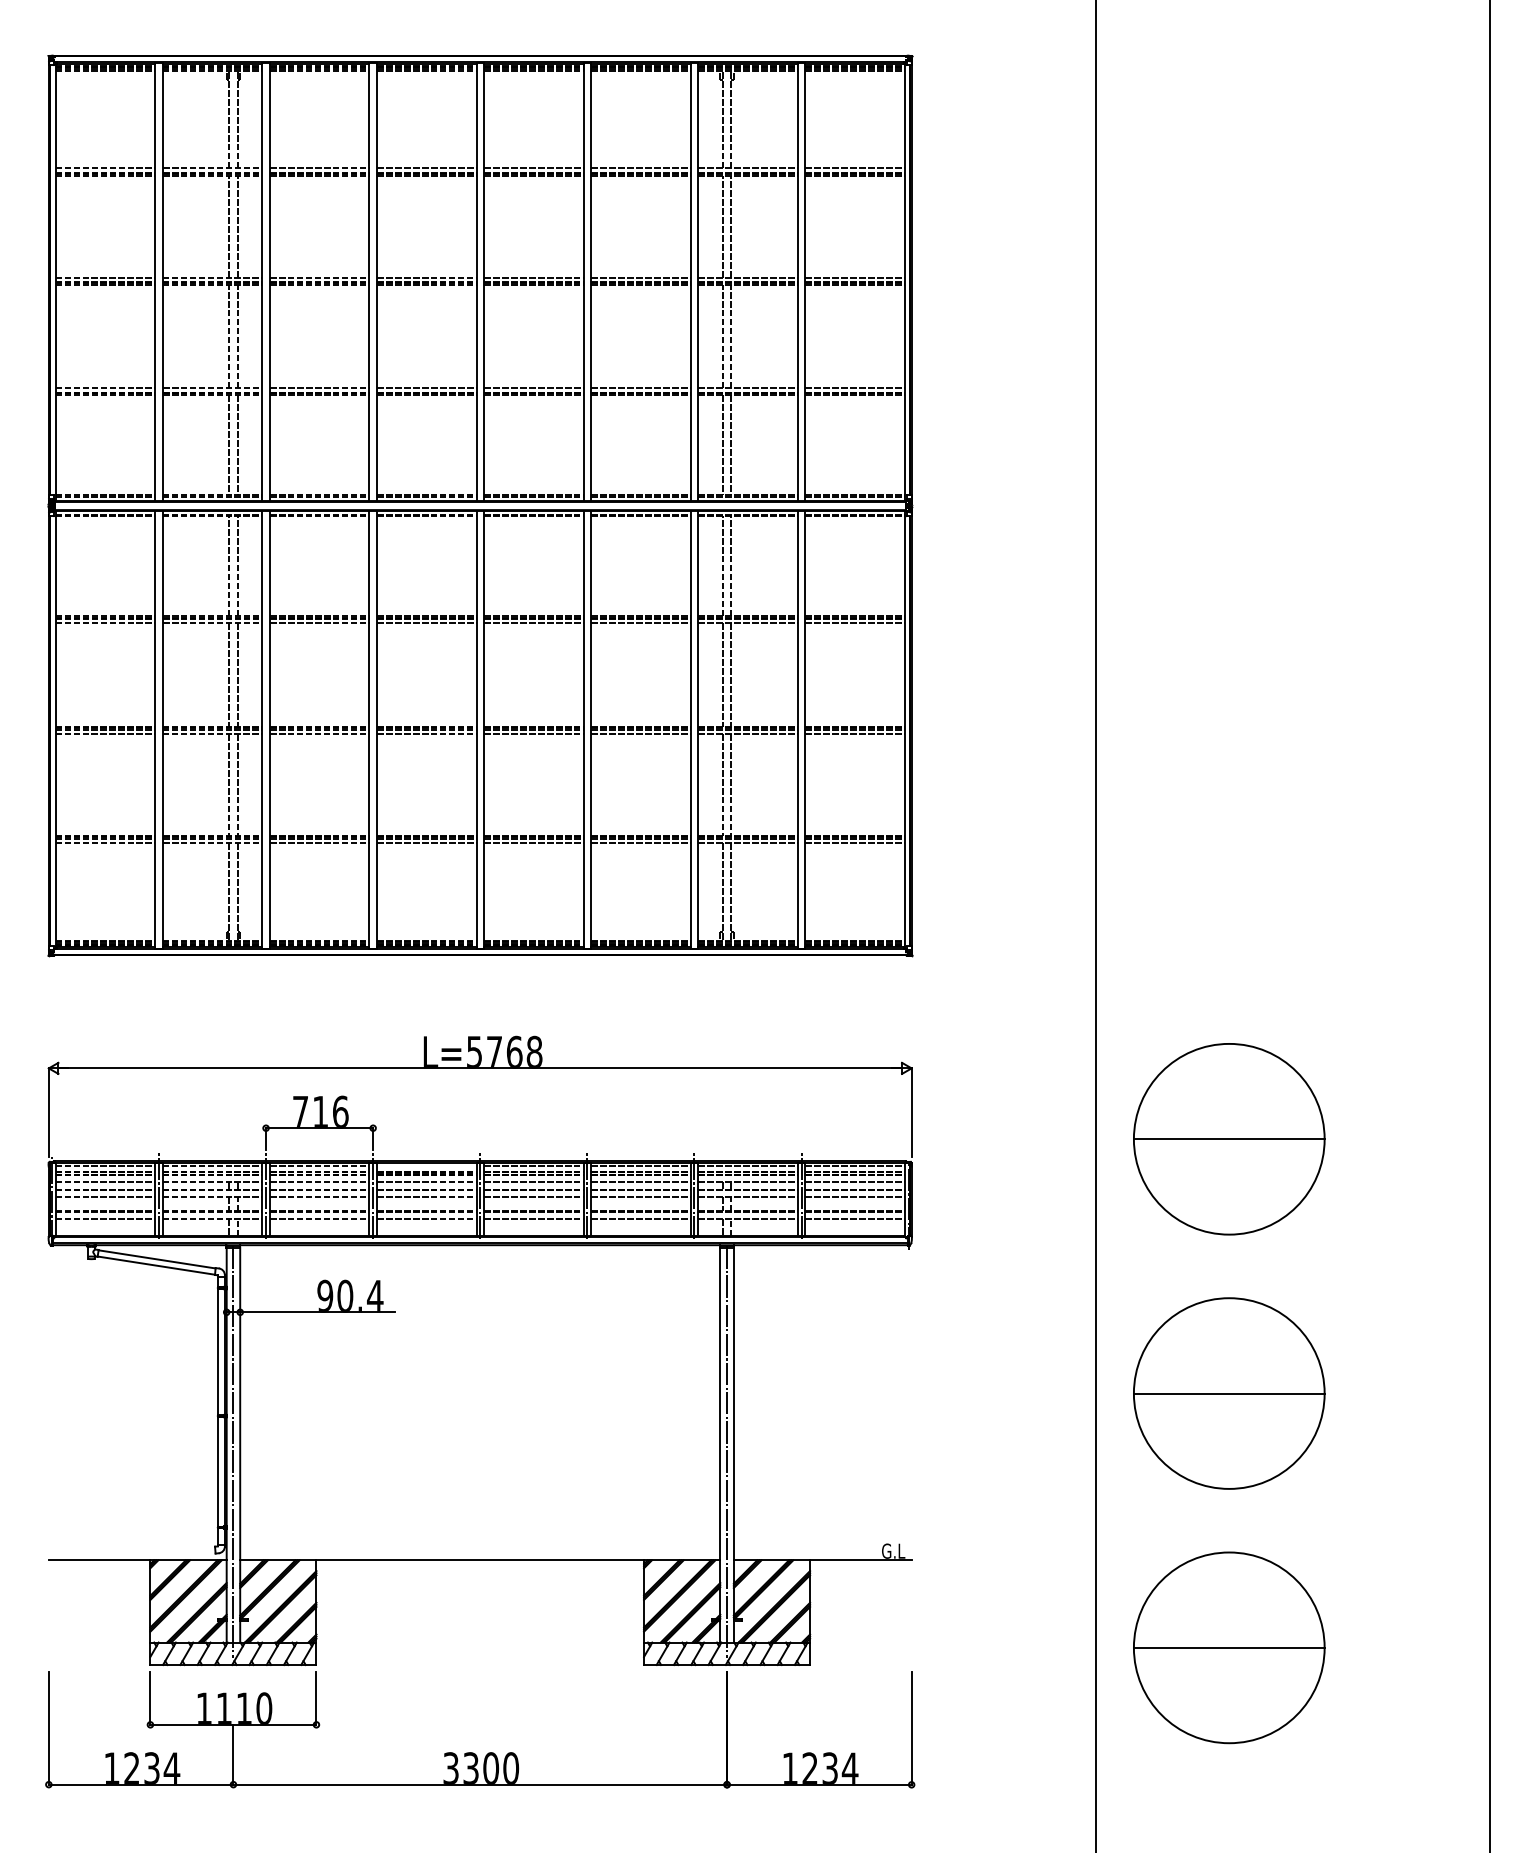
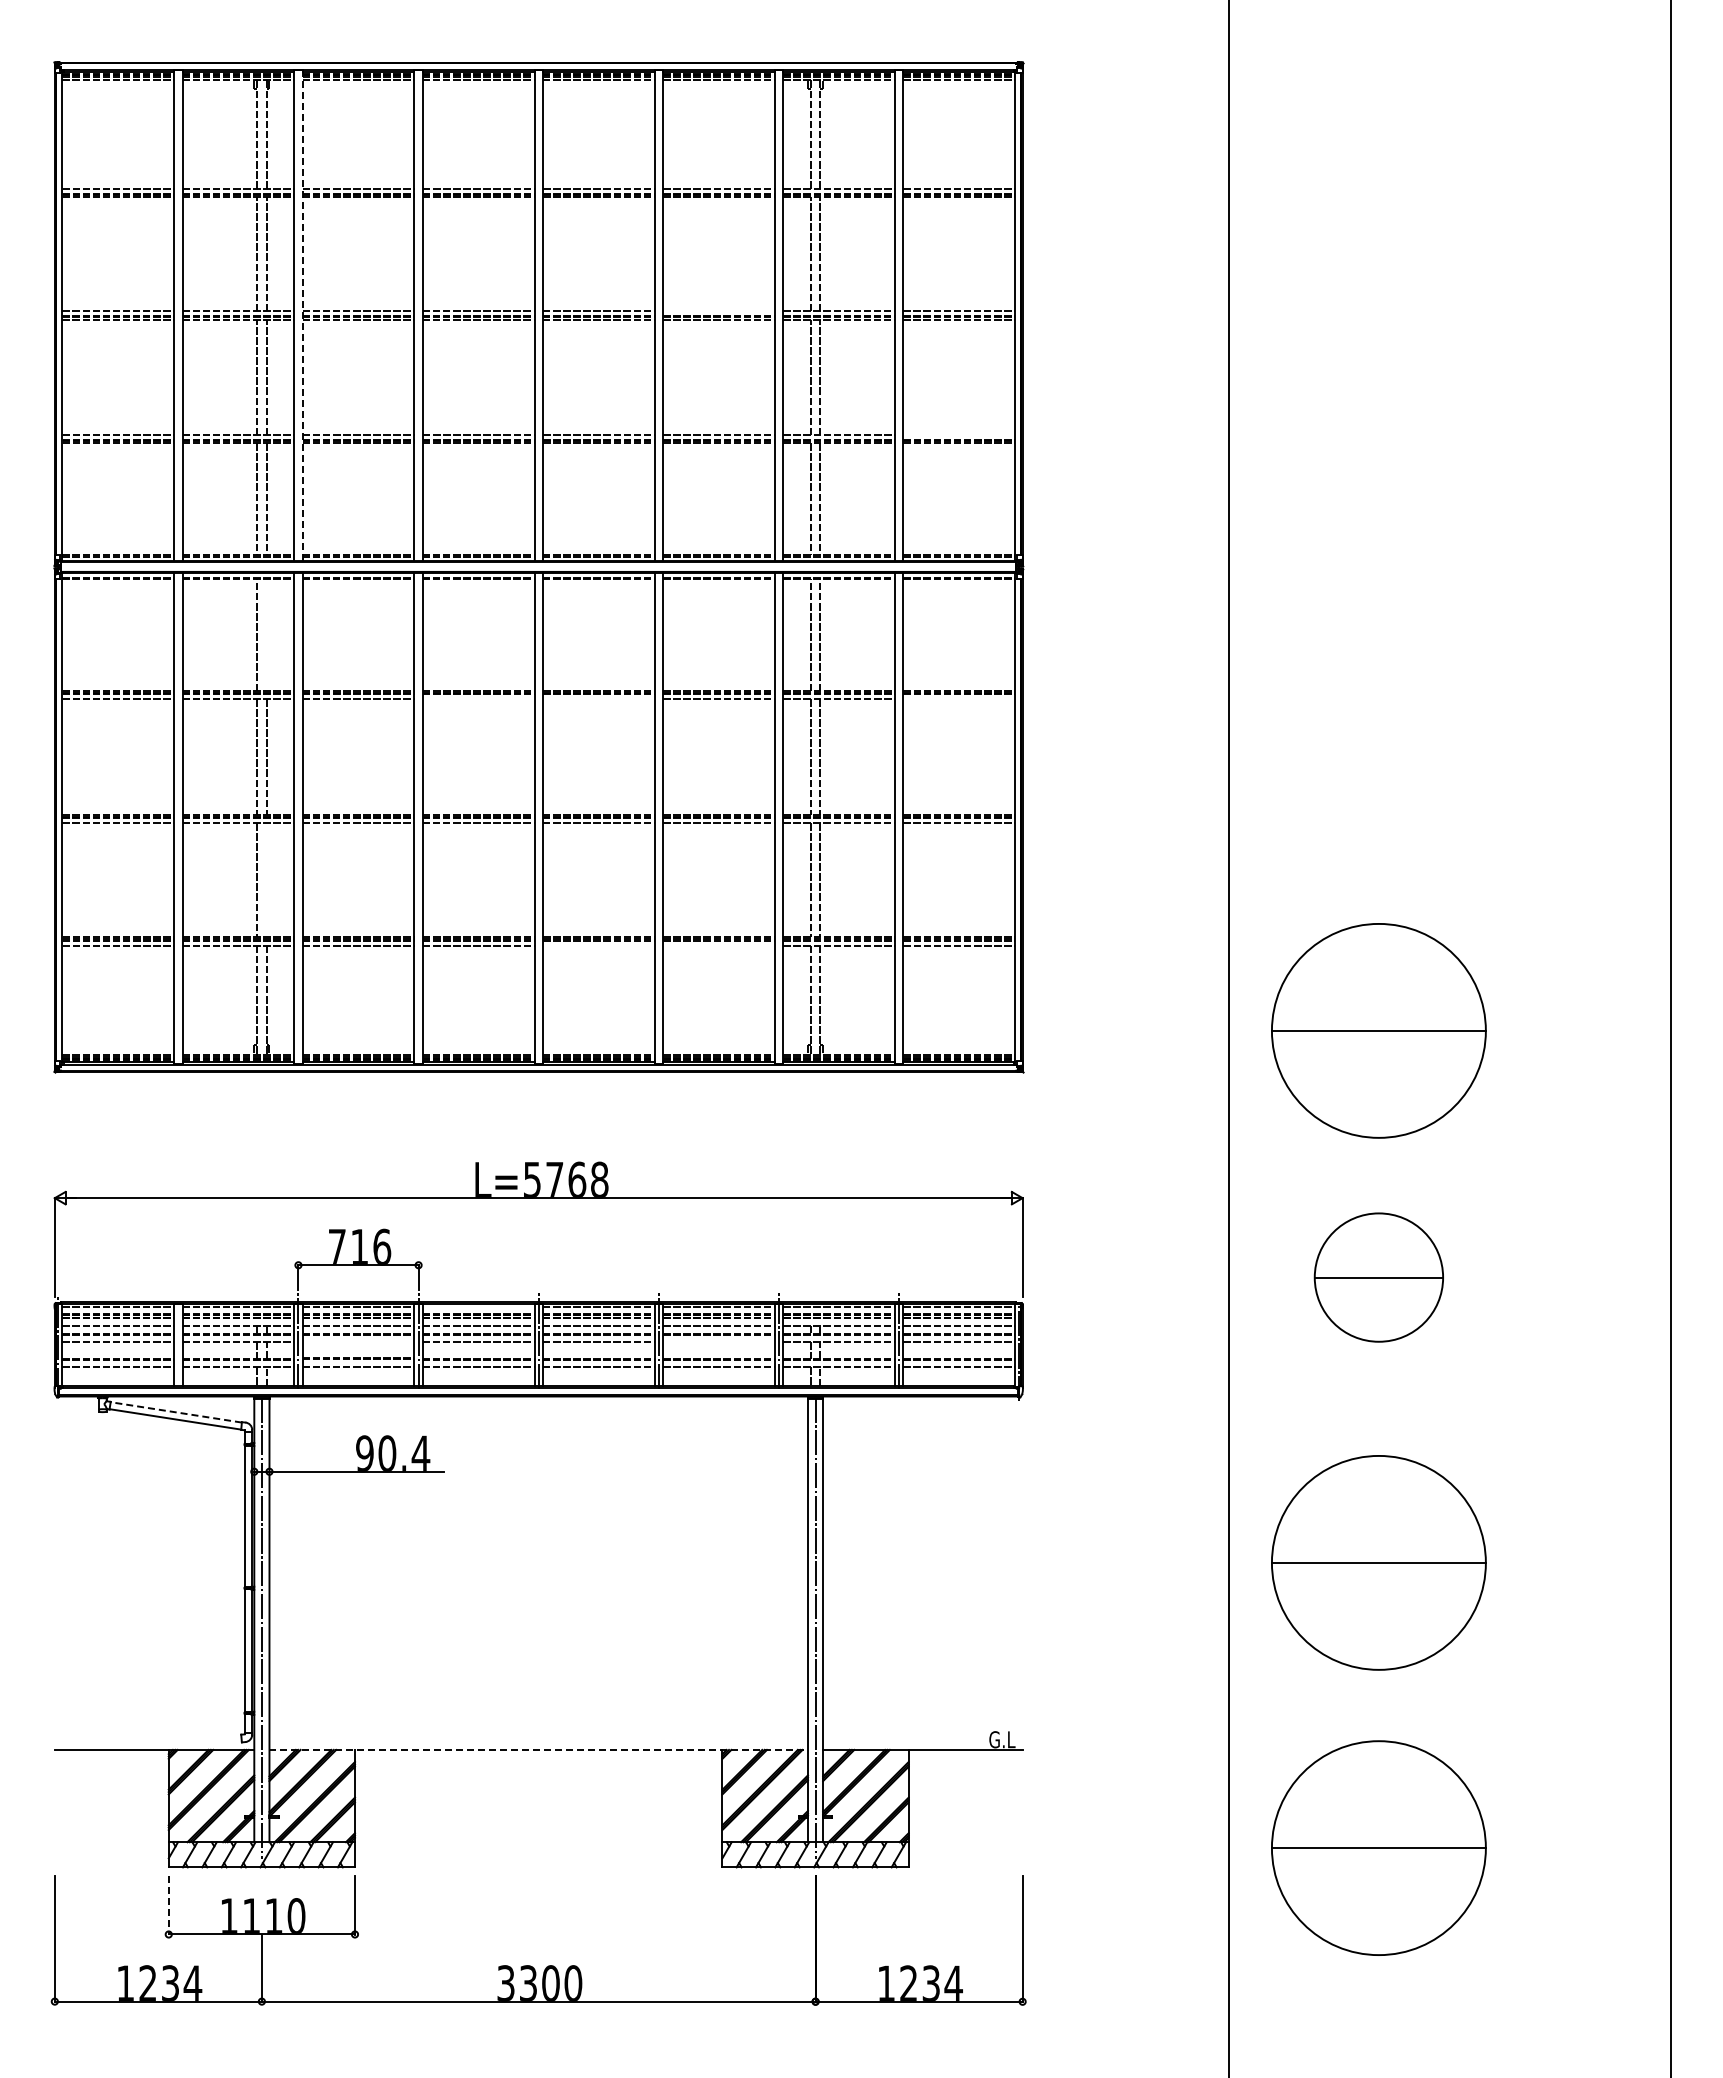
line: (640, 277) -> (718, 311), removed
line: (269, 281) -> (302, 315), solid -> dashed
line: (855, 388) -> (959, 435), removed
line: (237, 566) -> (266, 635), removed
line: (426, 623) -> (478, 699), removed
line: (533, 623) -> (598, 699), removed
line: (855, 623) -> (959, 699), removed
line: (237, 784) -> (266, 879), removed
line: (533, 843) -> (598, 945), removed
line: (640, 843) -> (718, 945), removed
part: (1228, 918) -> (1378, 1030), added
part: (1228, 1139) -> (1378, 1277), size x0.6
line: (159, 1194) -> (178, 1339), removed
line: (319, 1197) -> (358, 1342), removed
line: (640, 1197) -> (718, 1342), removed
line: (156, 1259) -> (175, 1412), solid -> dashed
line: (480, 1559) -> (539, 1749), solid -> dashed
line: (150, 1698) -> (168, 1905), solid -> dashed

